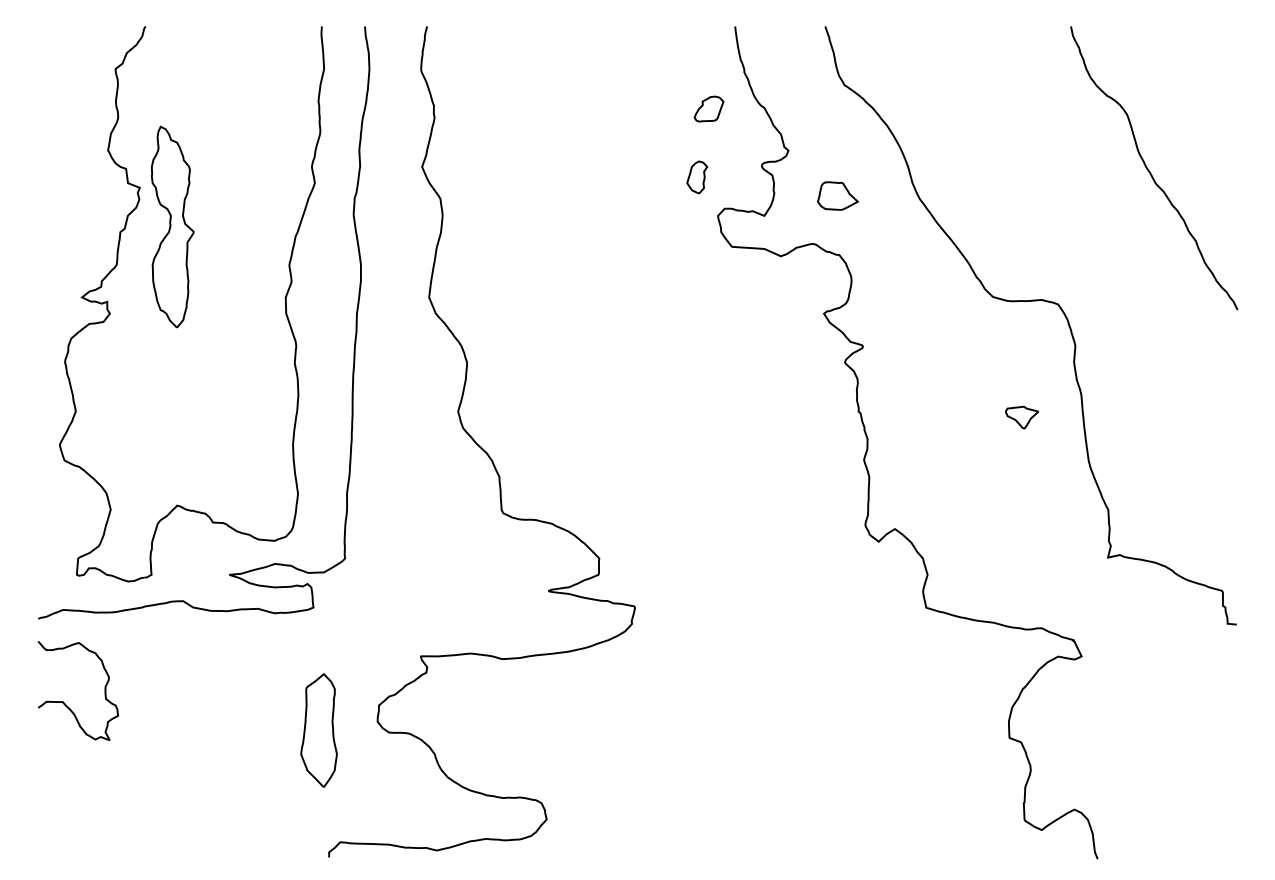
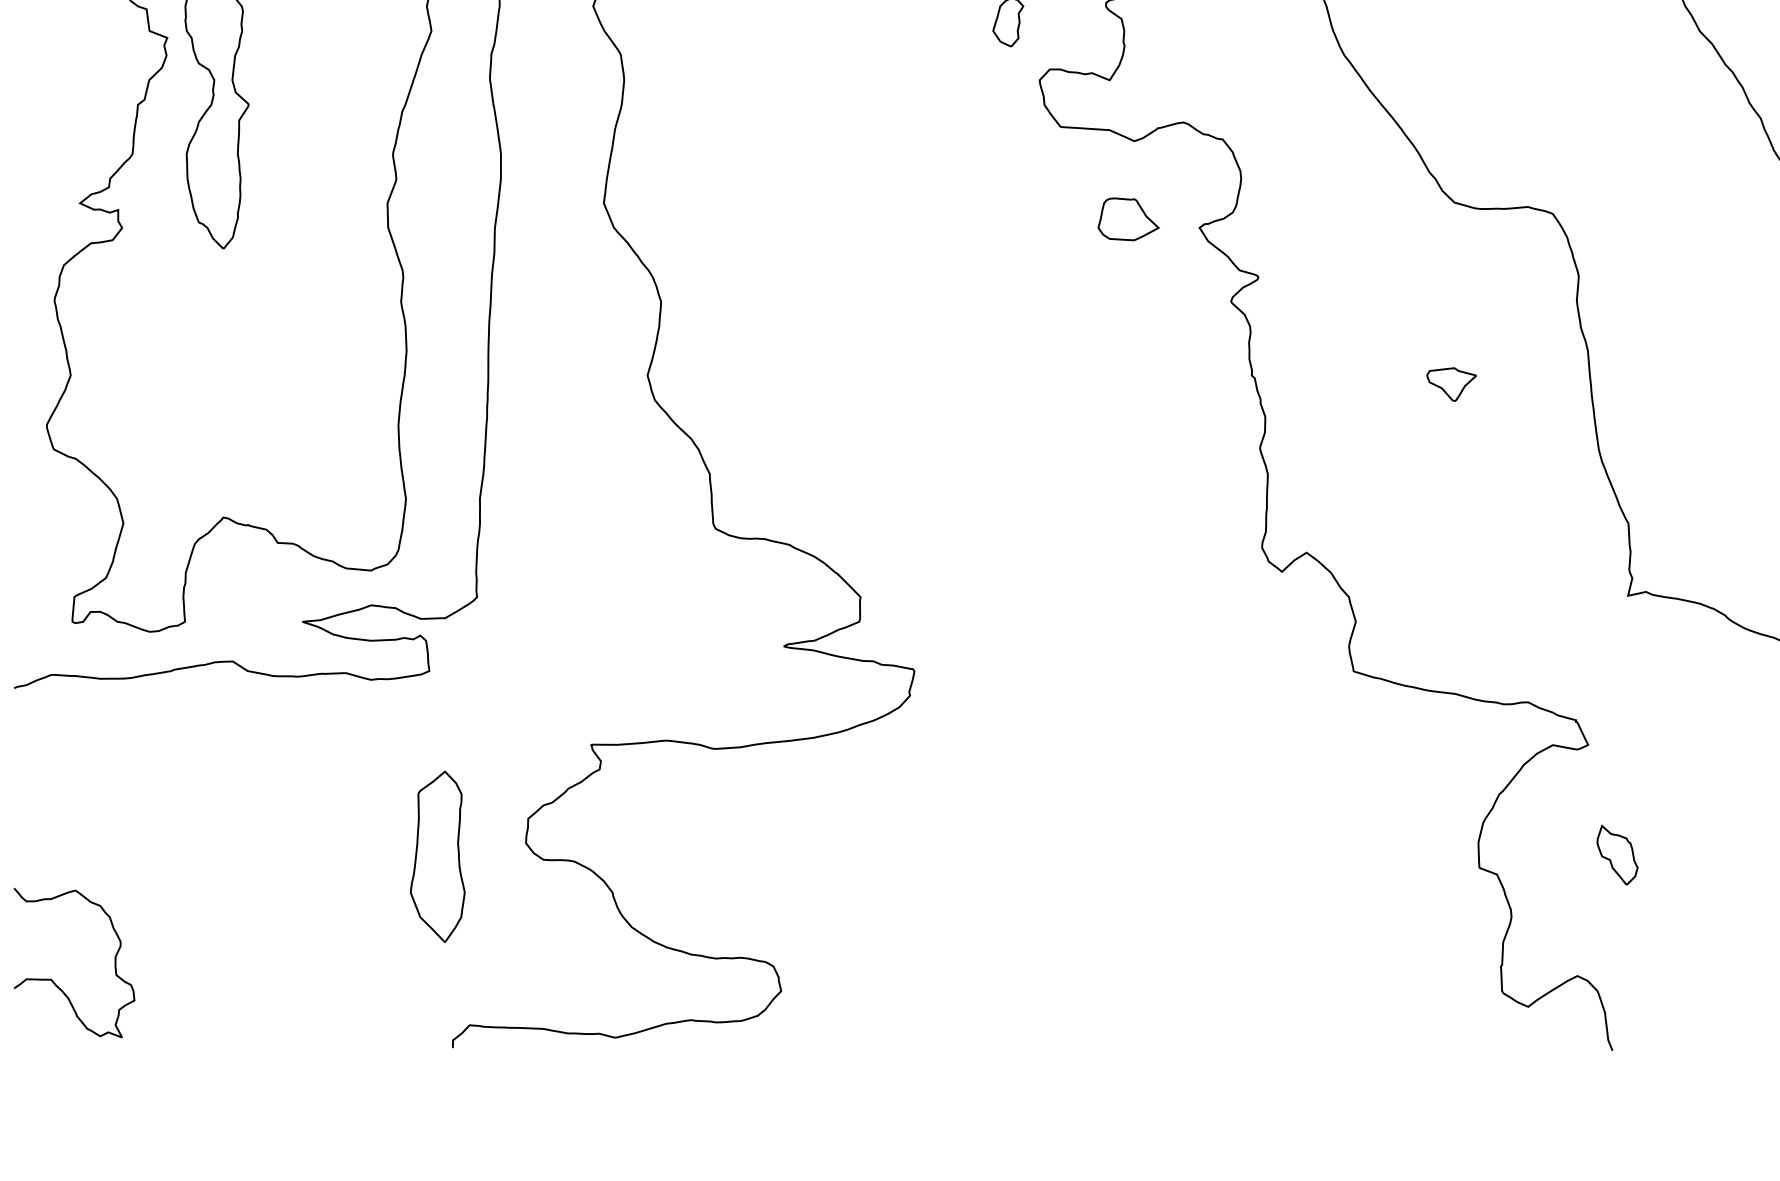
part: (838, 195) -> (1129, 218), moved
part: (1021, 417) -> (1450, 384), moved
curve: (65, 703) -> (55, 981), moved
part: (1100, 728) -> (1616, 853), added

